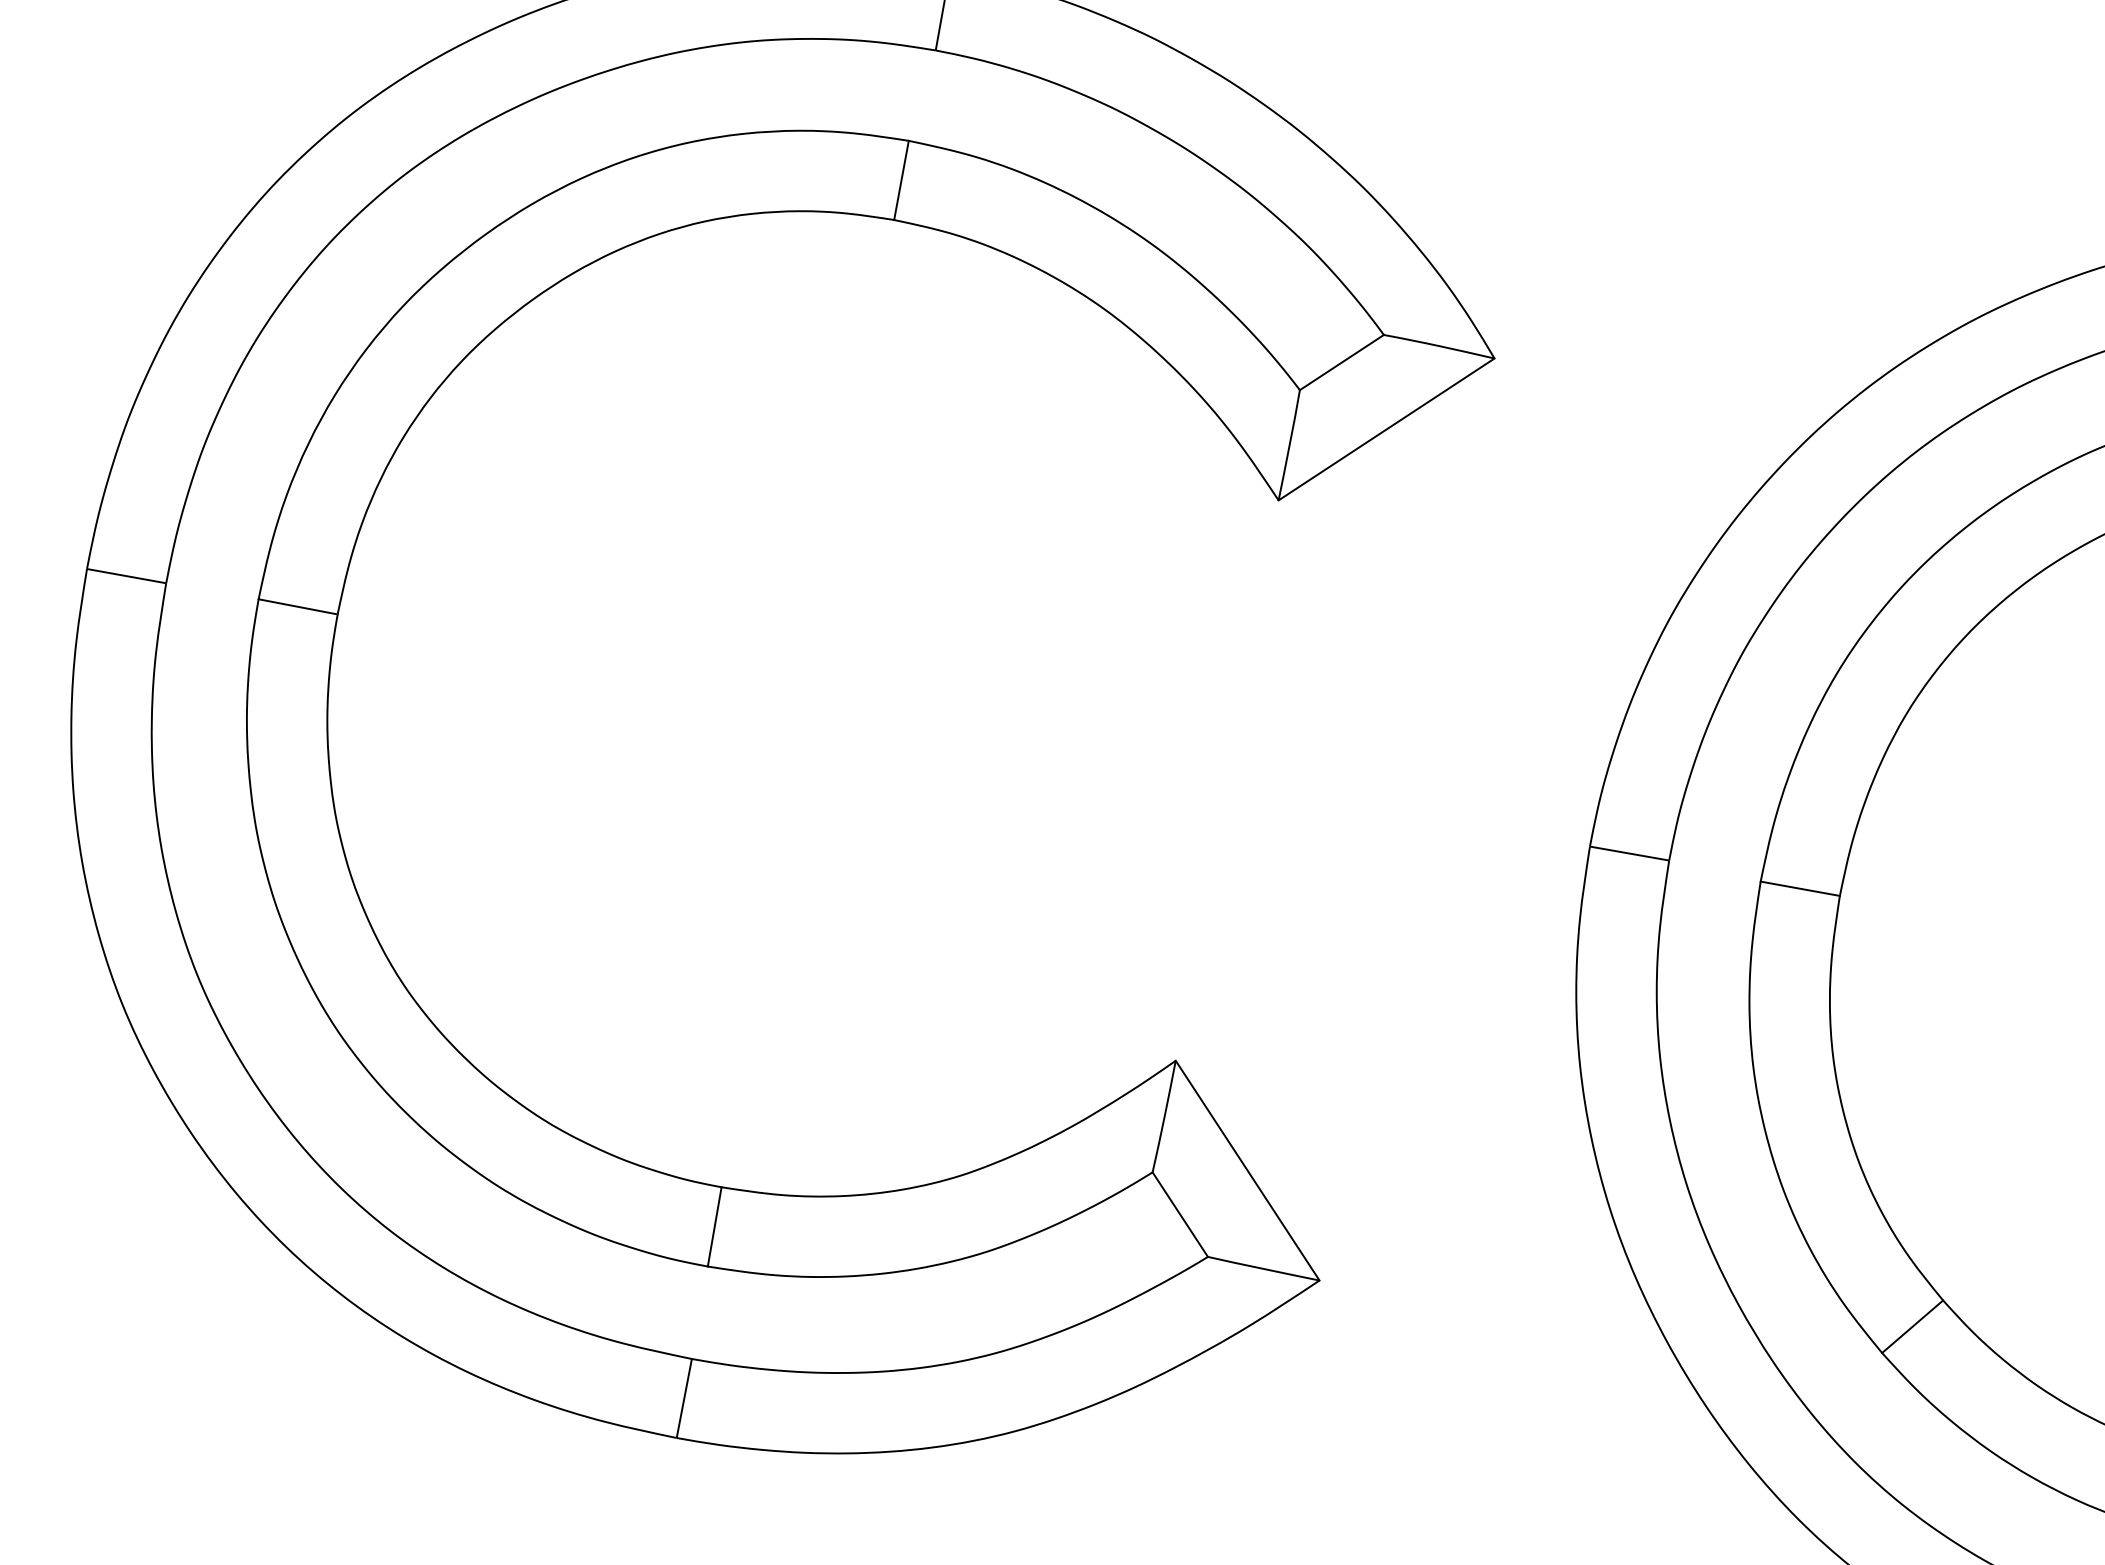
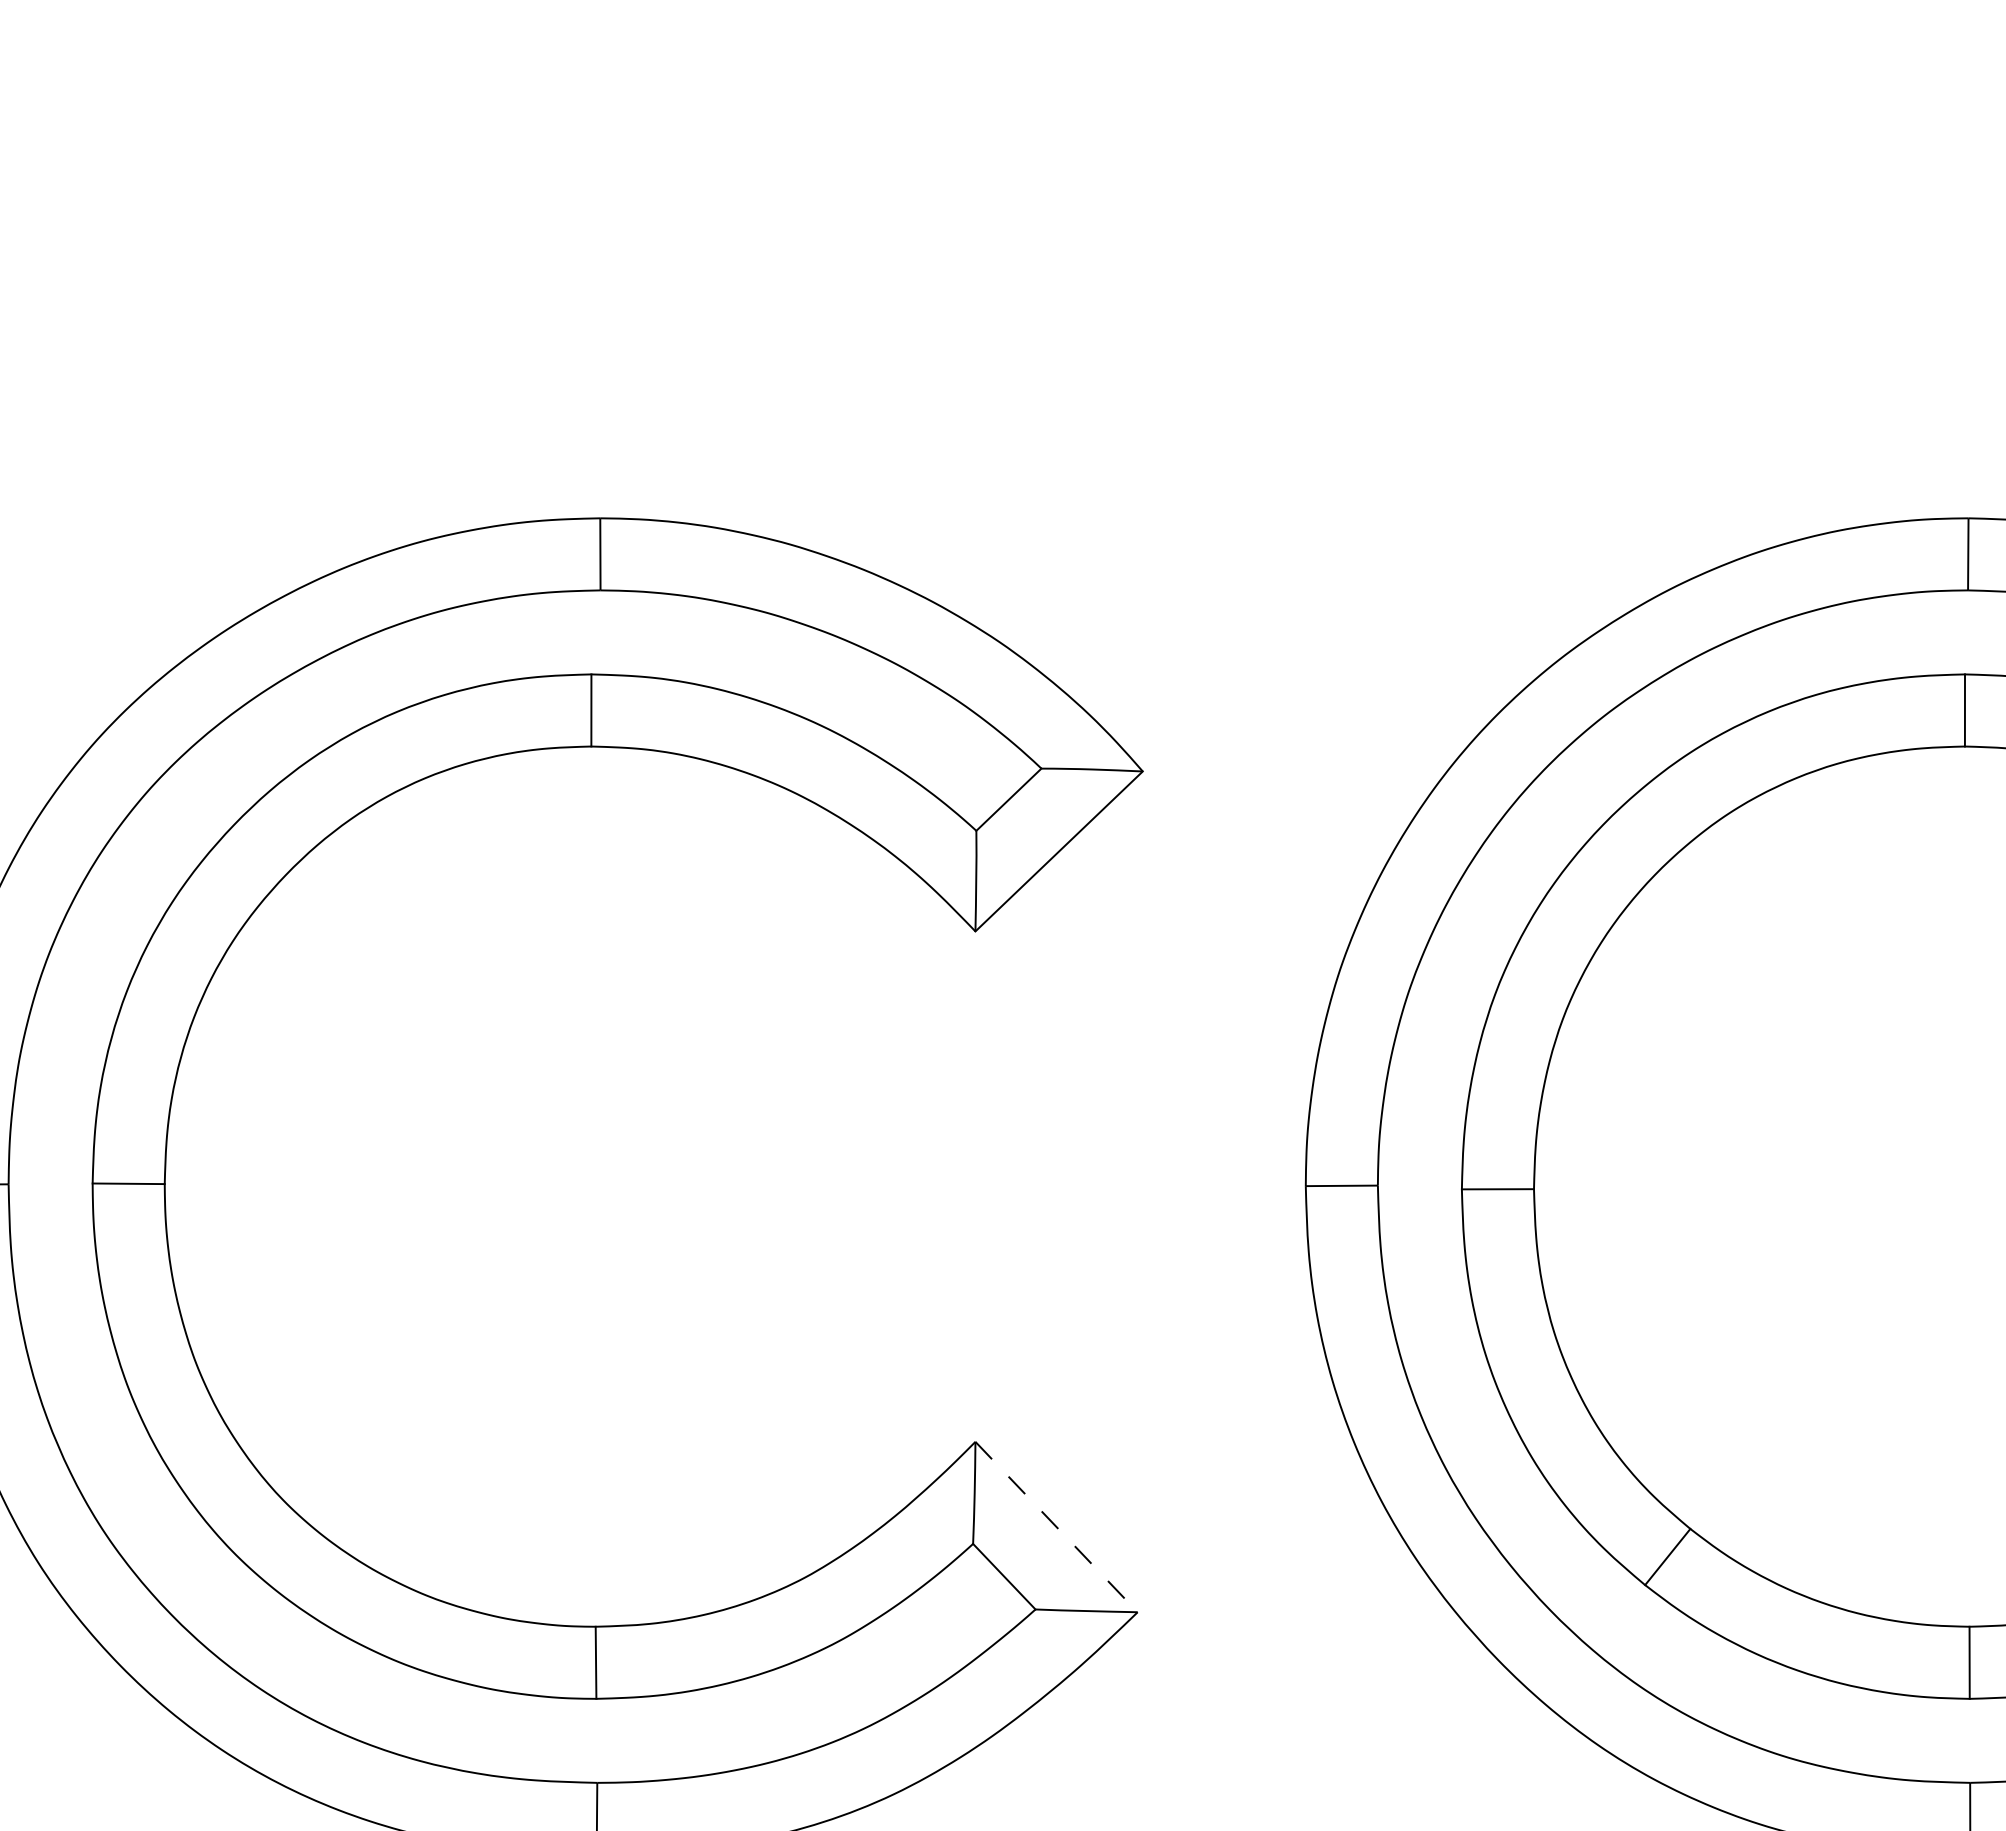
line: (1247, 1171) -> (1056, 1527), solid -> dashed

